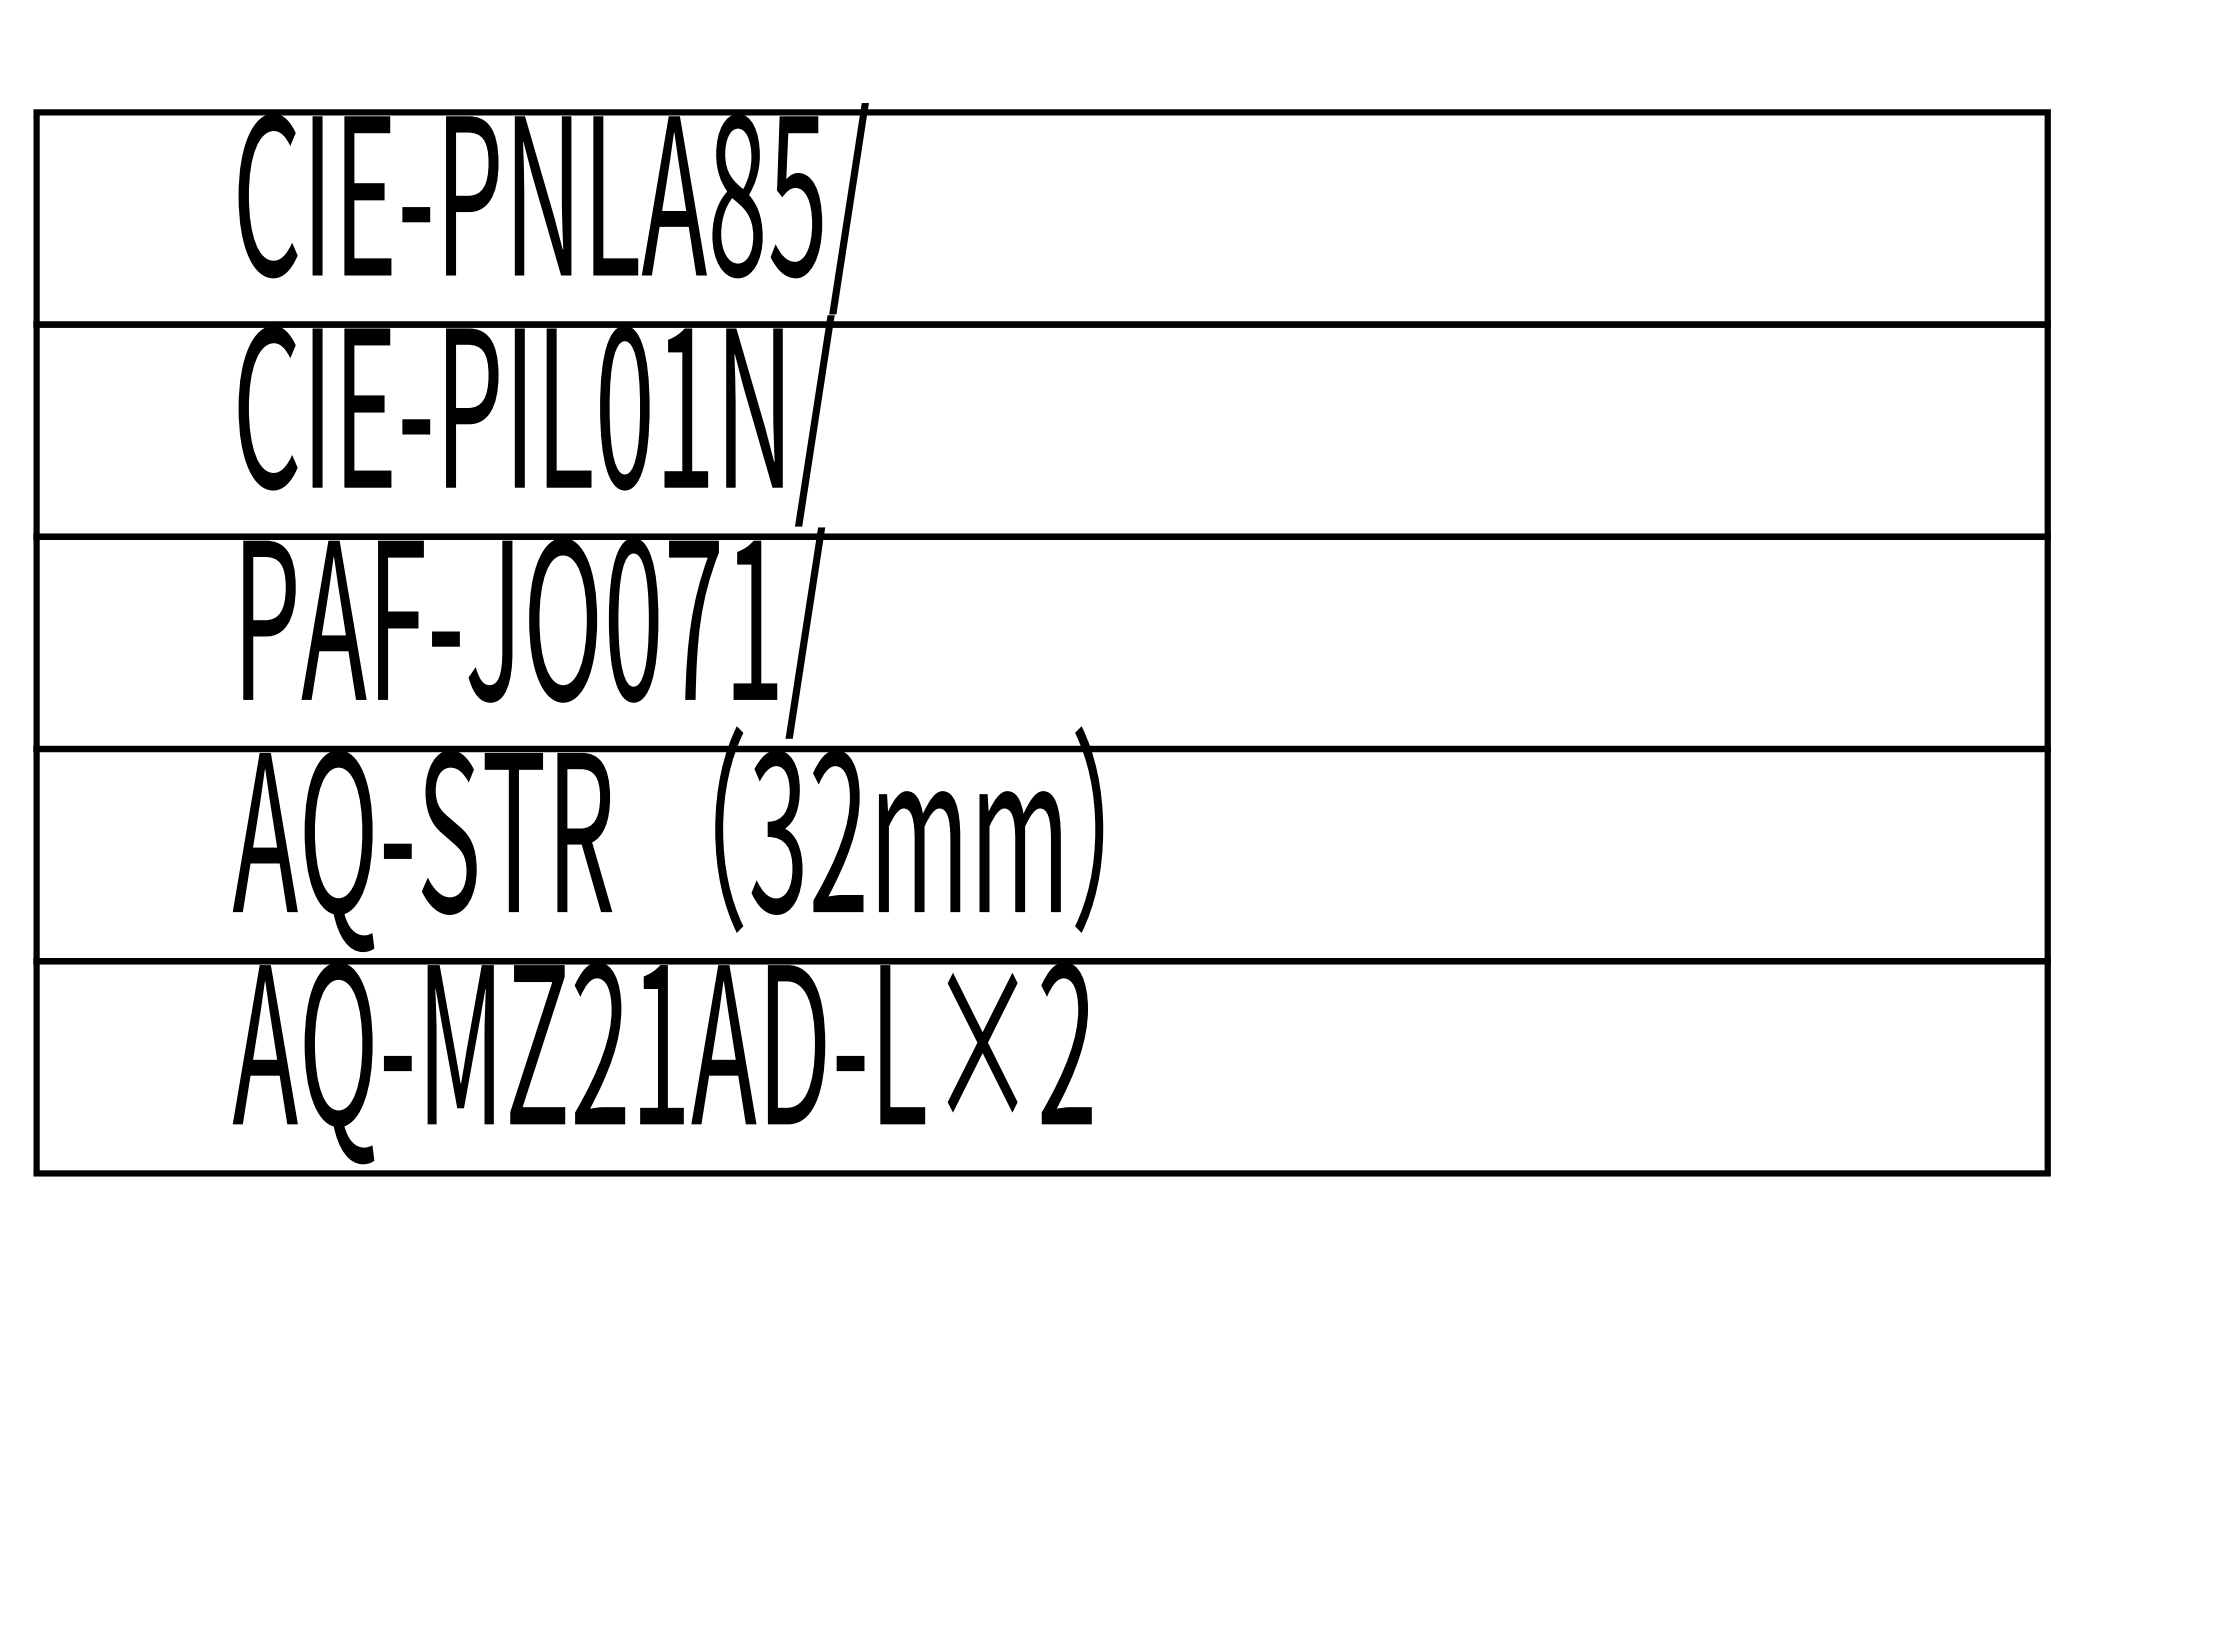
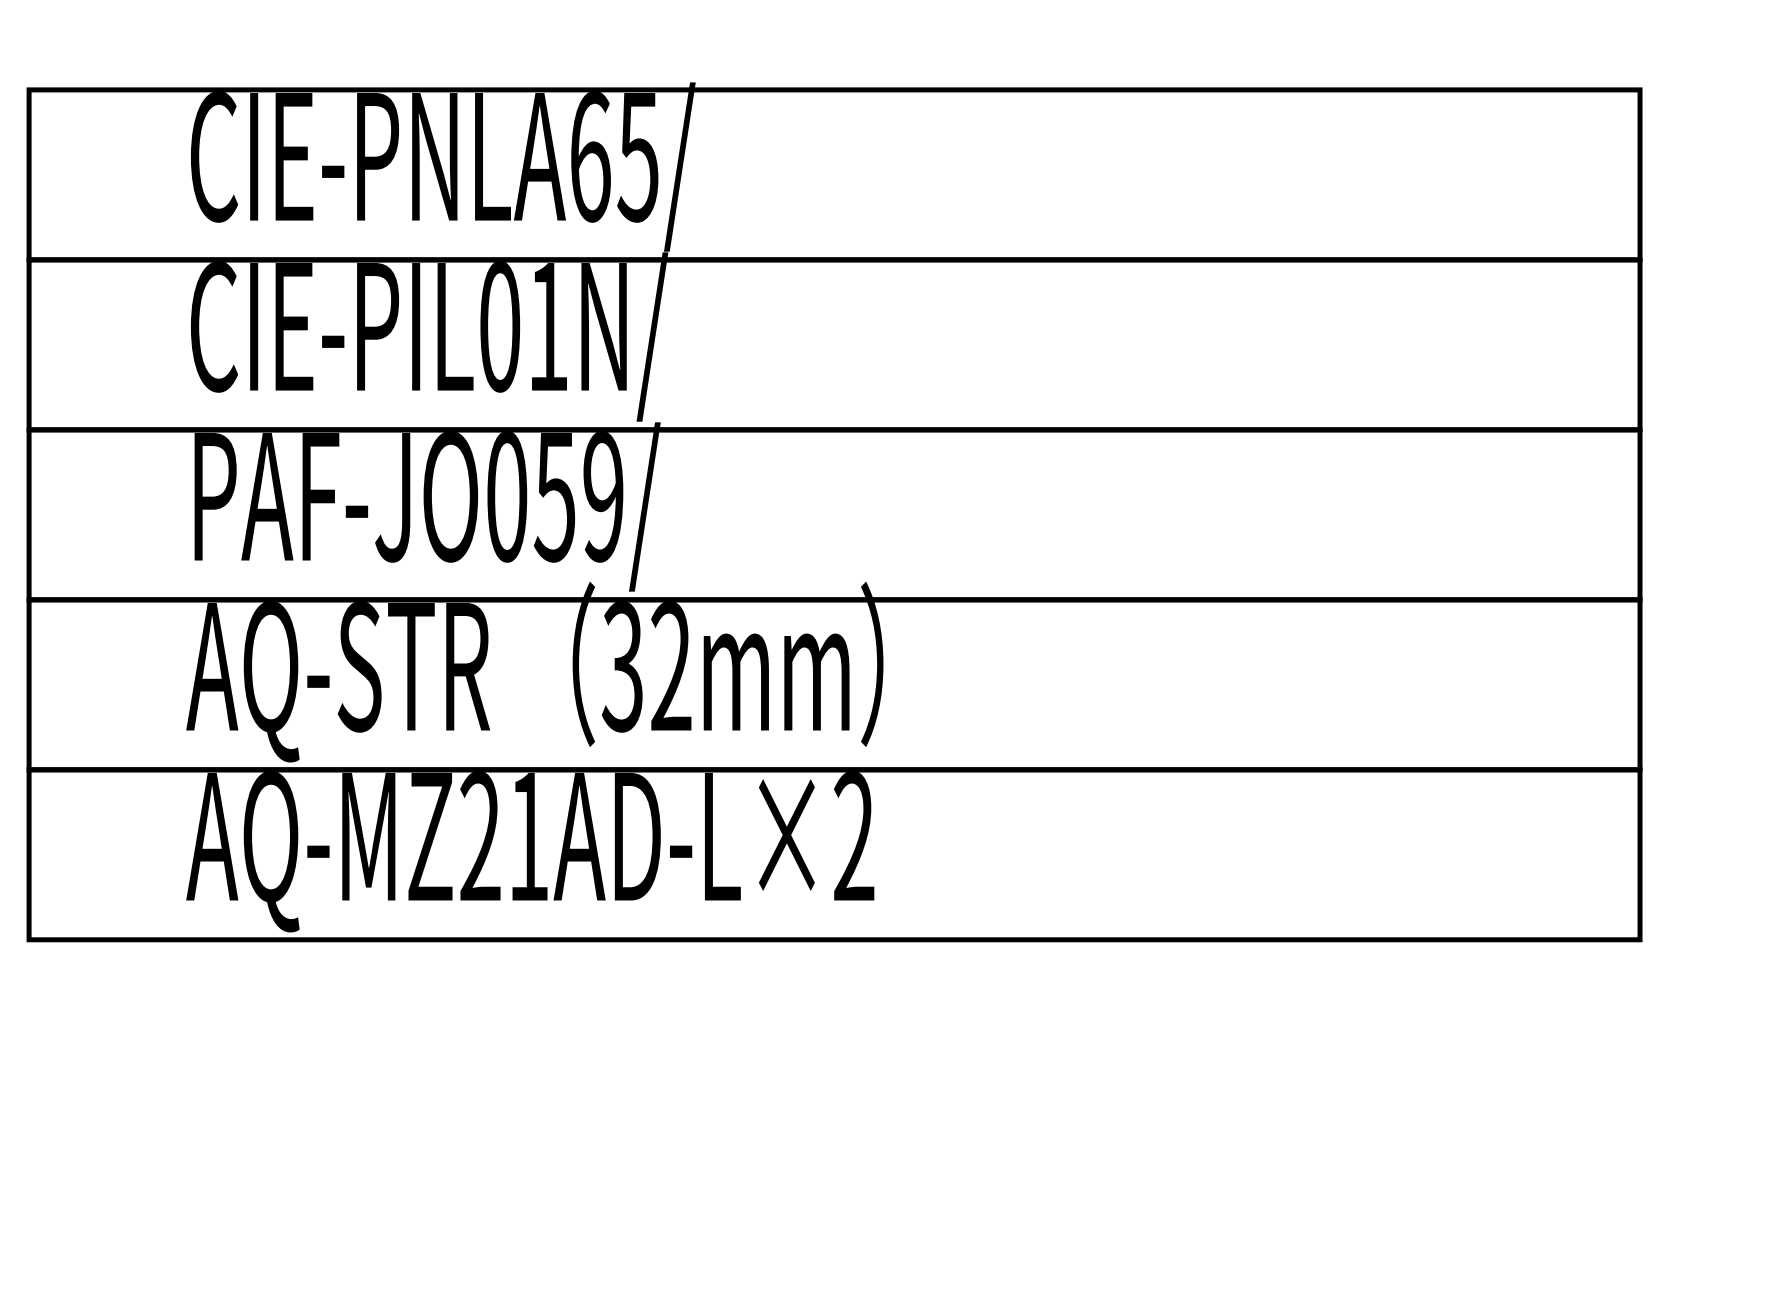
text: (737, 196) -> (590, 157), CIE-PNLA85/ -> CIE-PNLA65/
text: (722, 621) -> (578, 497), PAF-JO071/ -> PAF-JO059/

